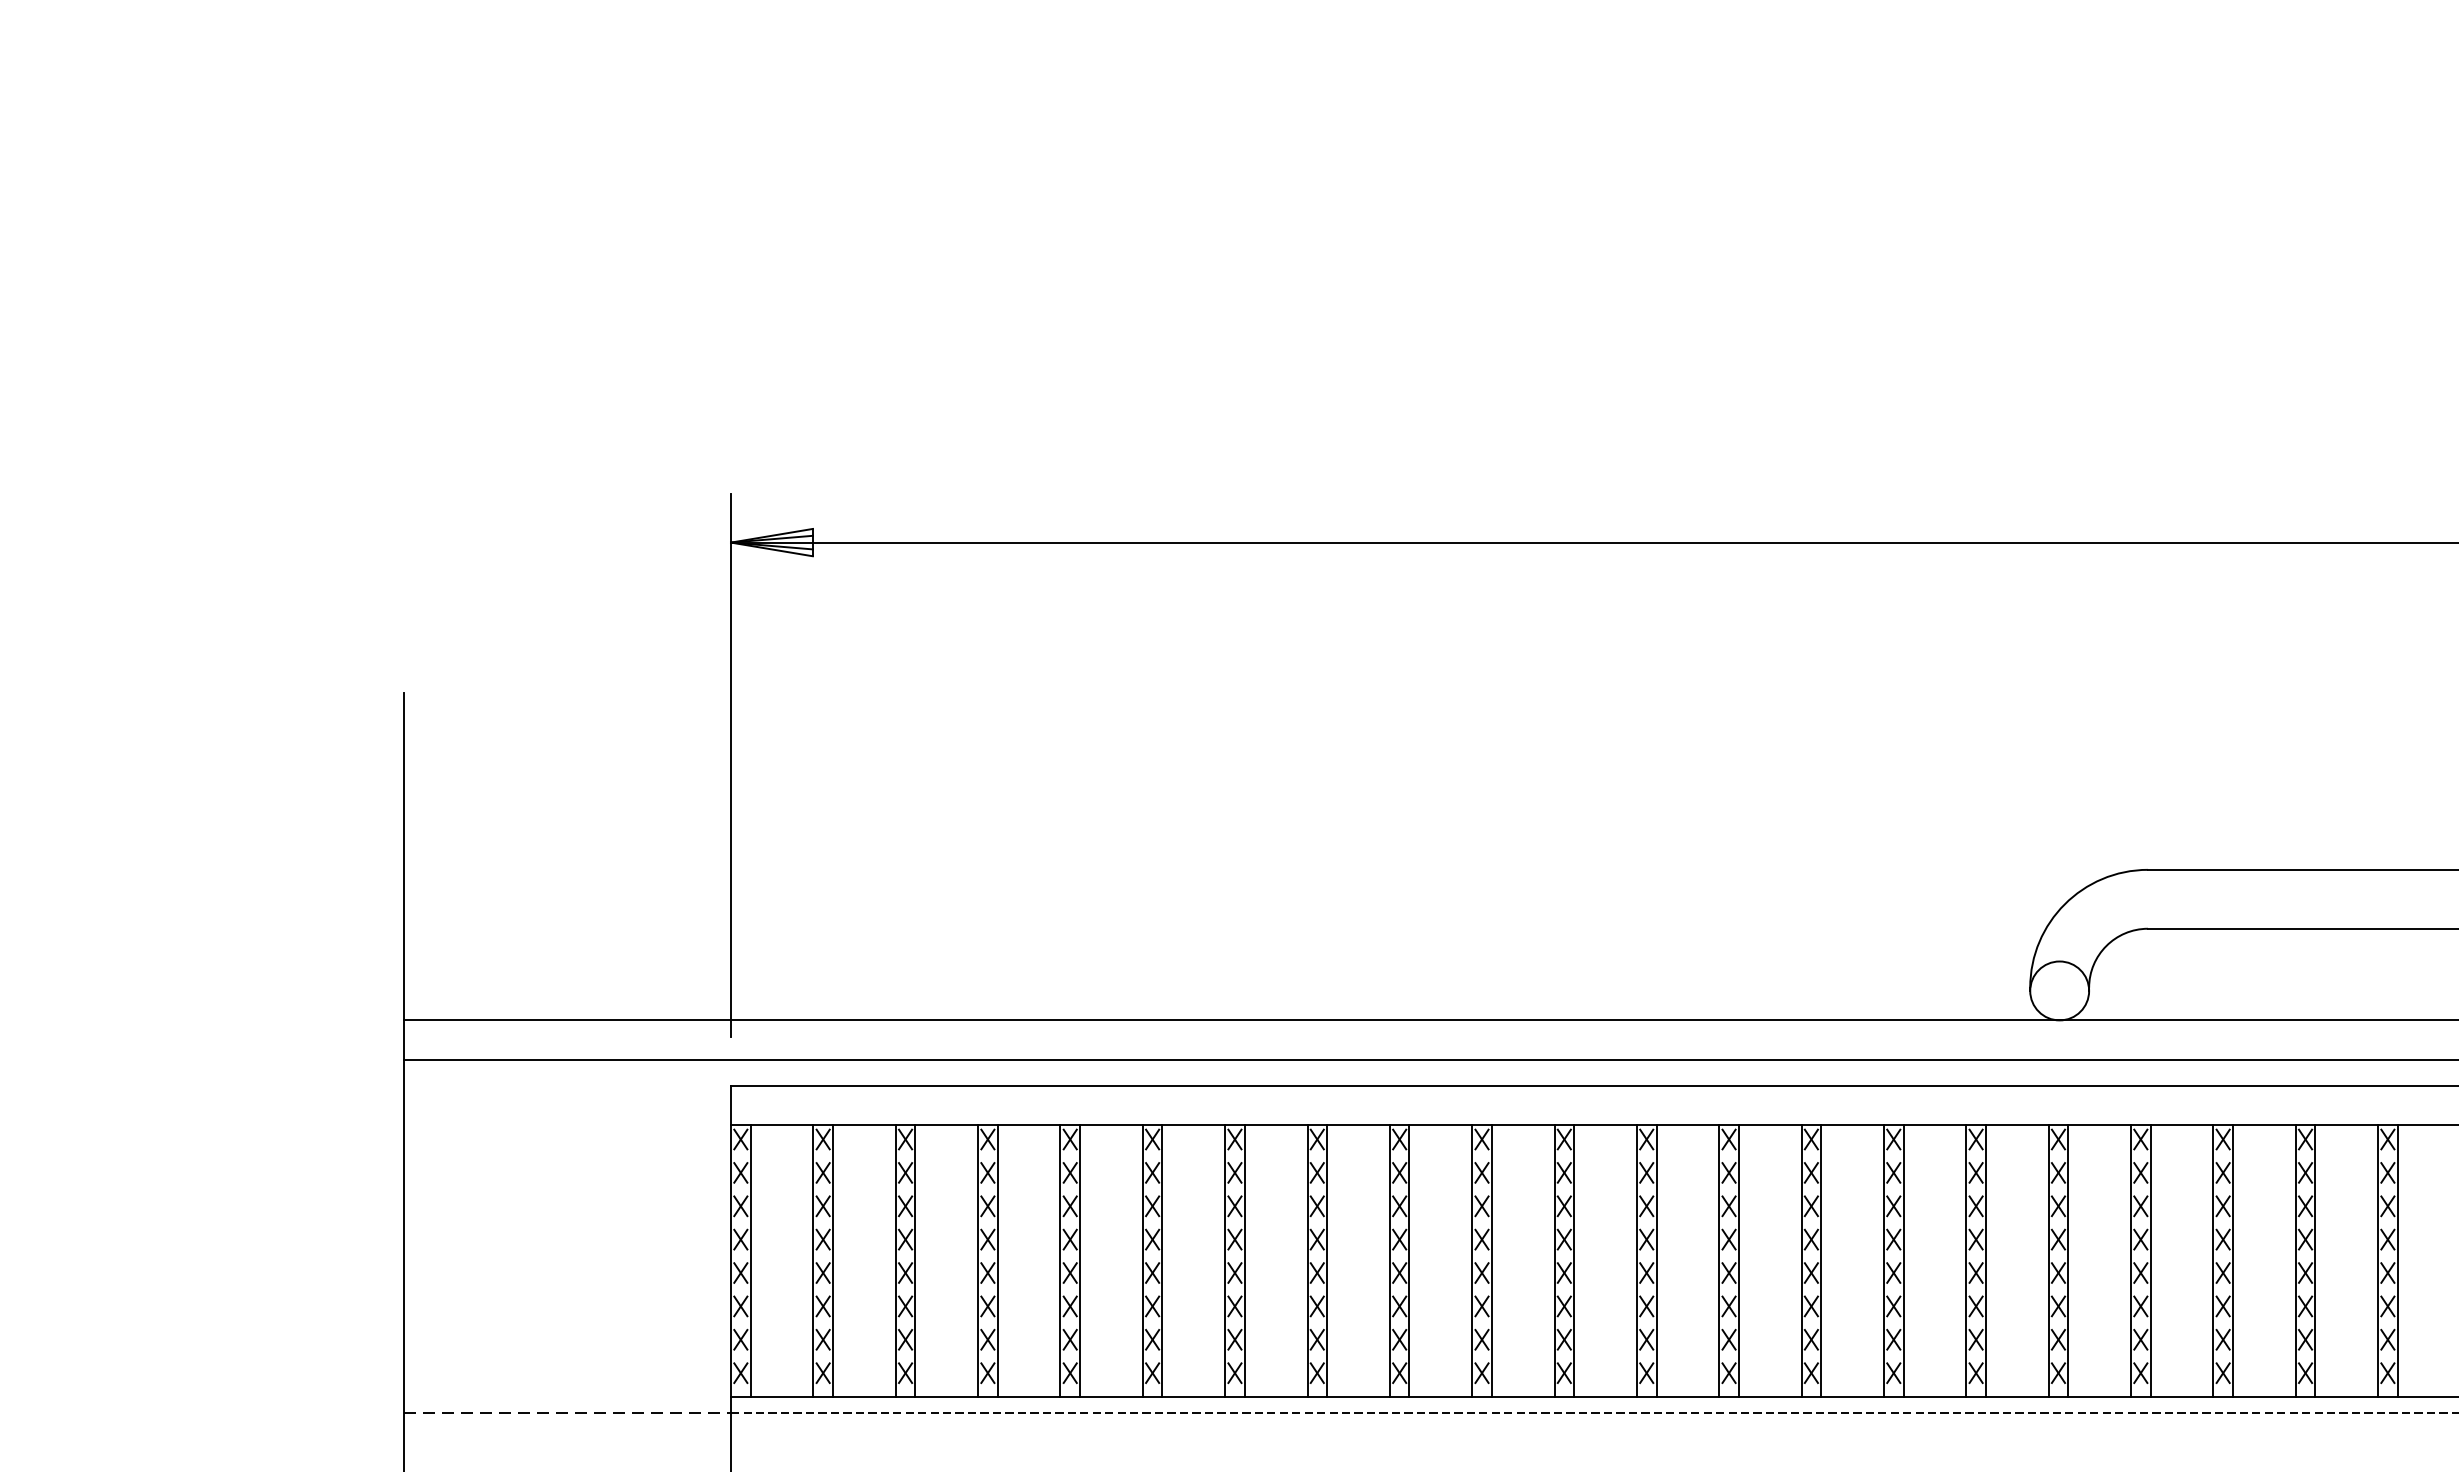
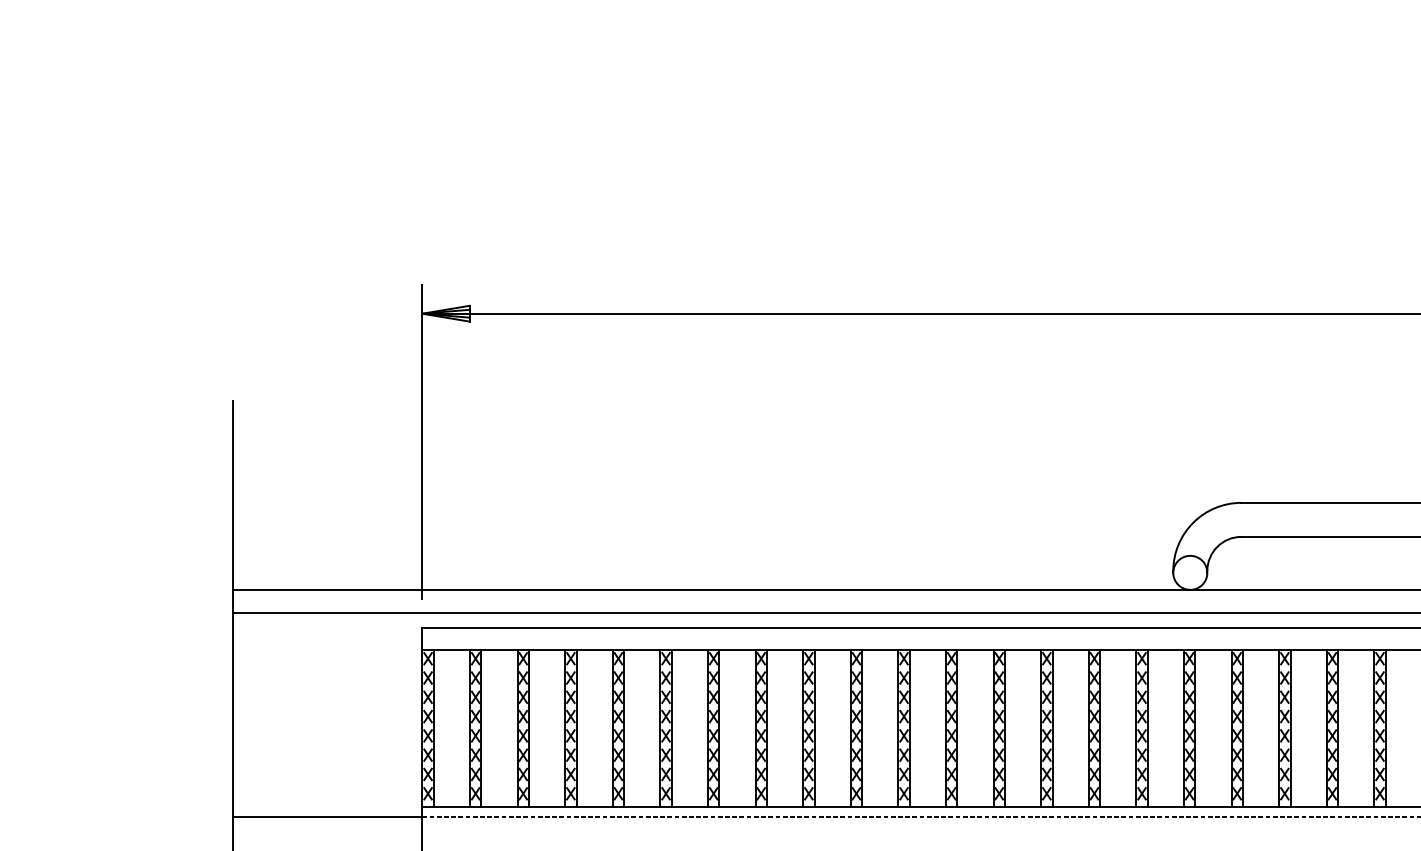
line: (566, 1412) -> (327, 816), dashed -> solid

